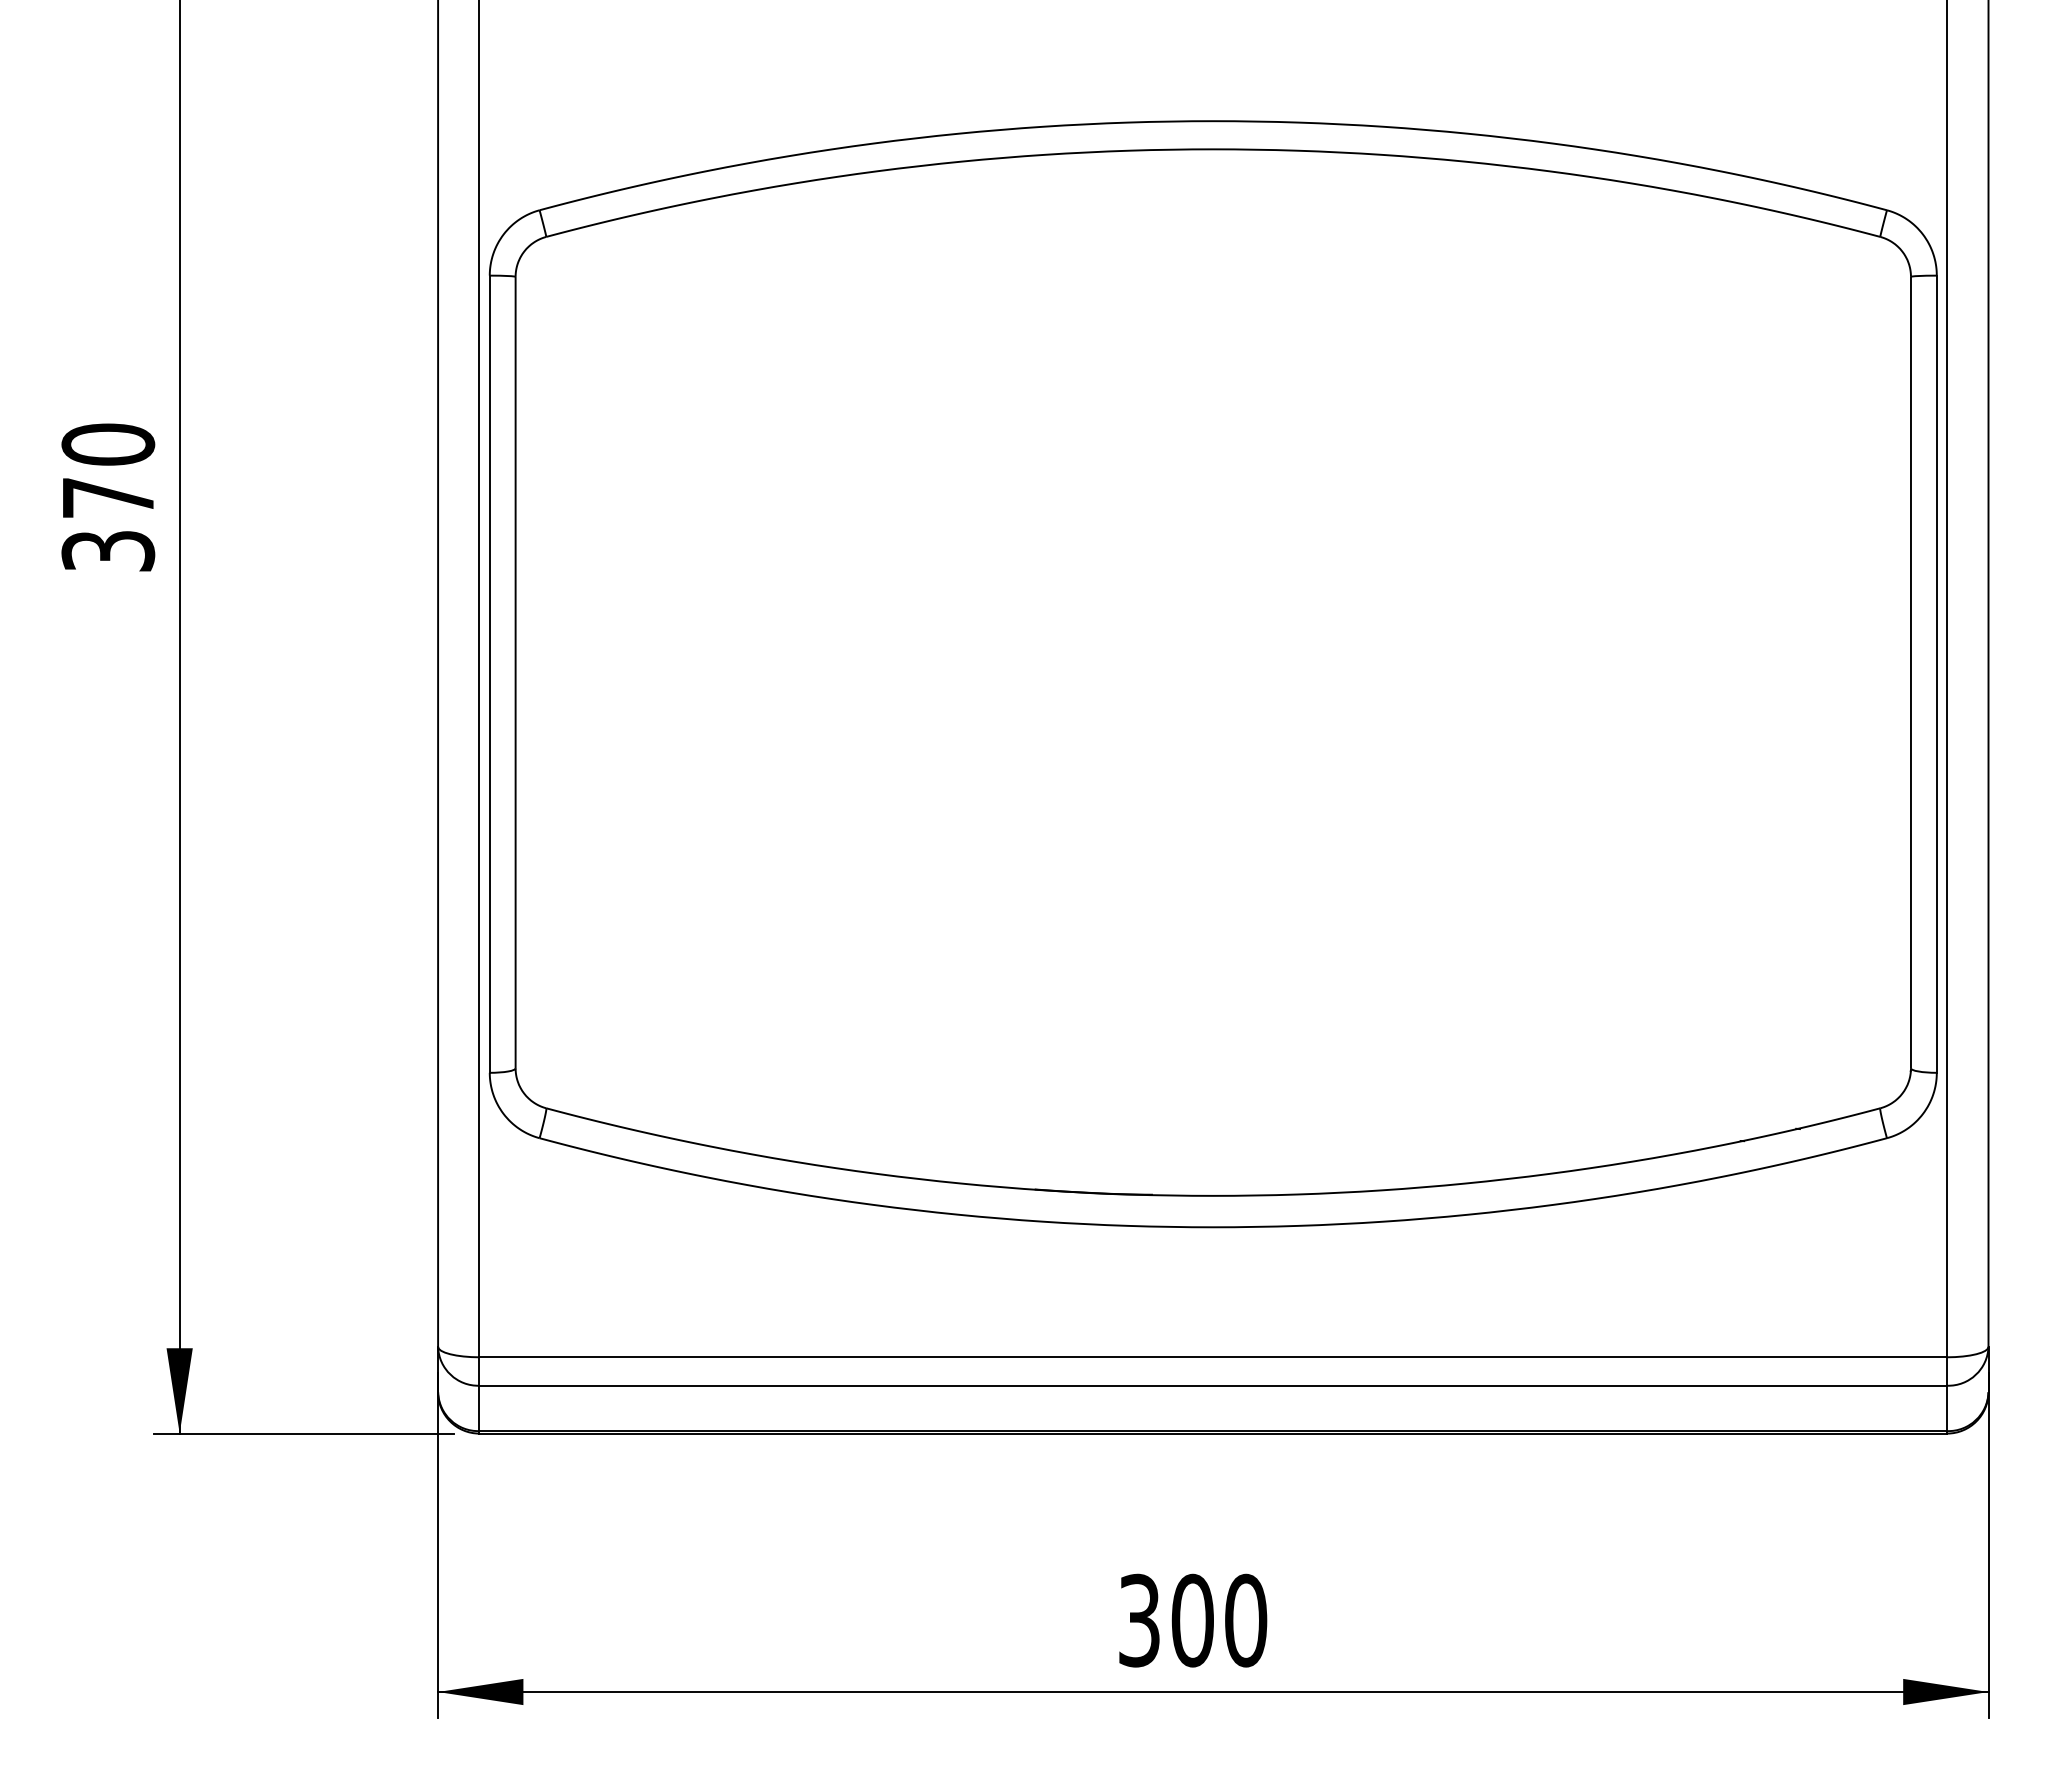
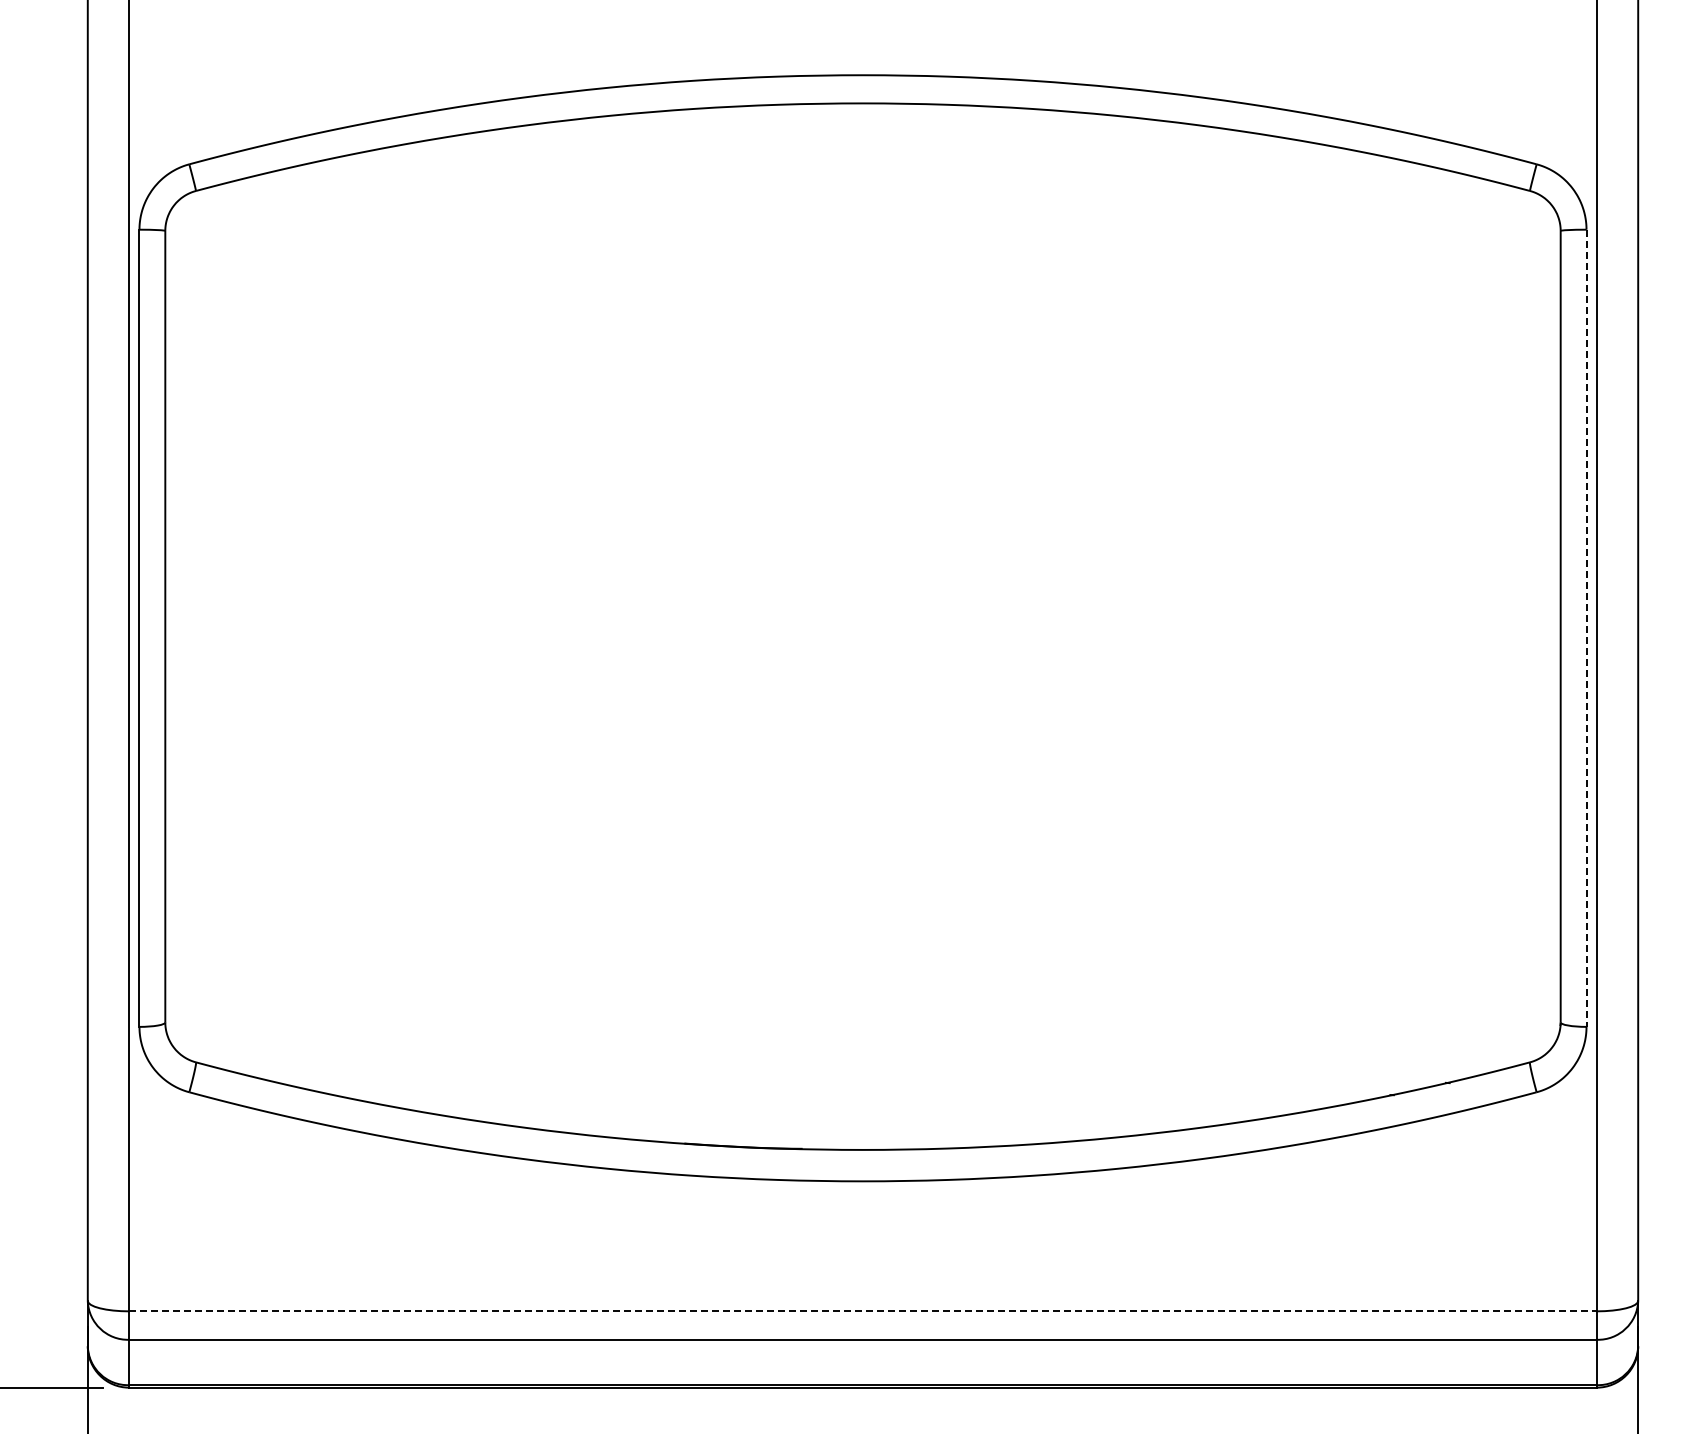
line: (1936, 674) -> (1586, 628), solid -> dashed
line: (1213, 1357) -> (863, 1311), solid -> dashed

